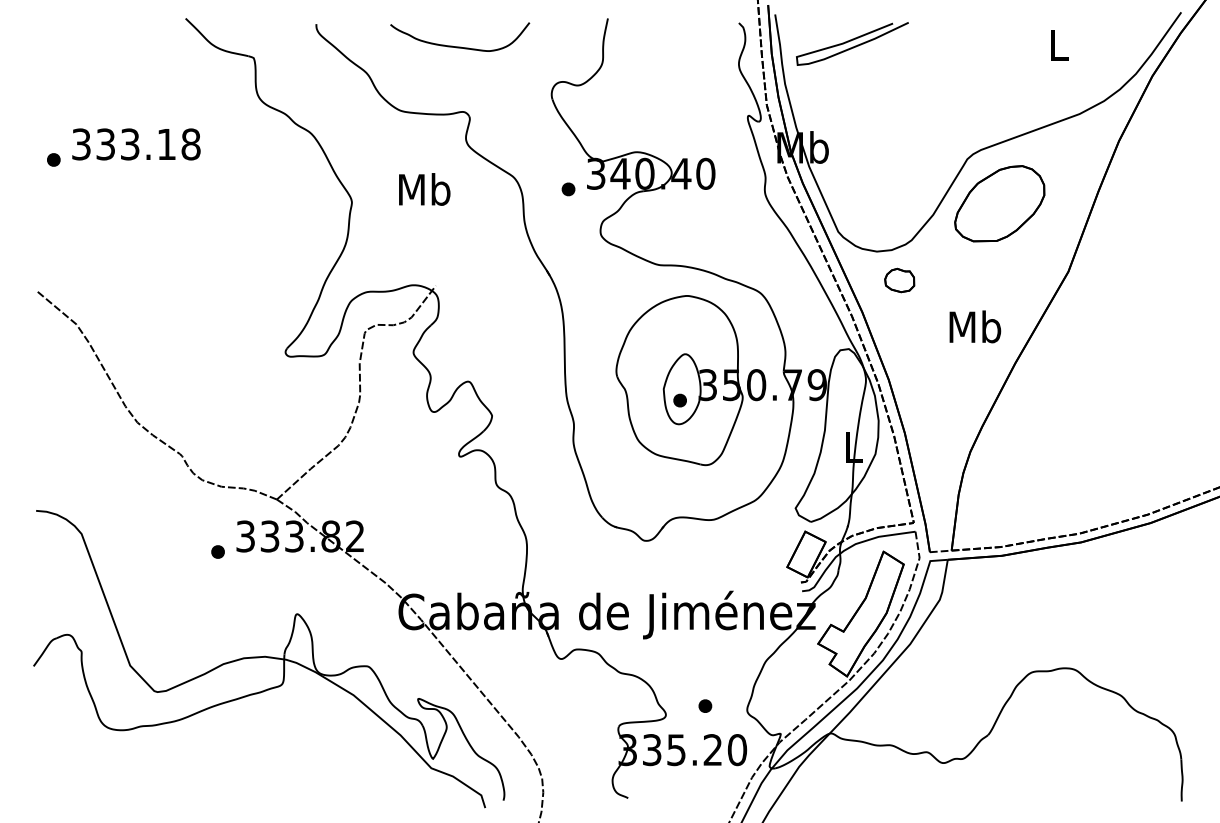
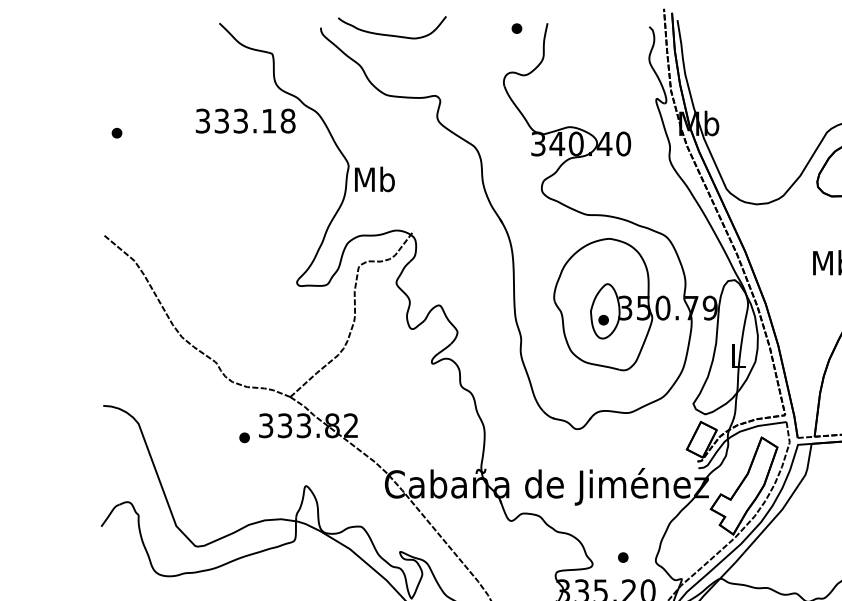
curve: (851, 41) -> (736, 41), removed
curve: (460, 46) -> (392, 34), moved
text: (136, 144) -> (245, 121), moved
text: (424, 189) -> (374, 179), moved
part: (568, 189) -> (516, 28), moved
part: (899, 280) -> (774, 226), removed

